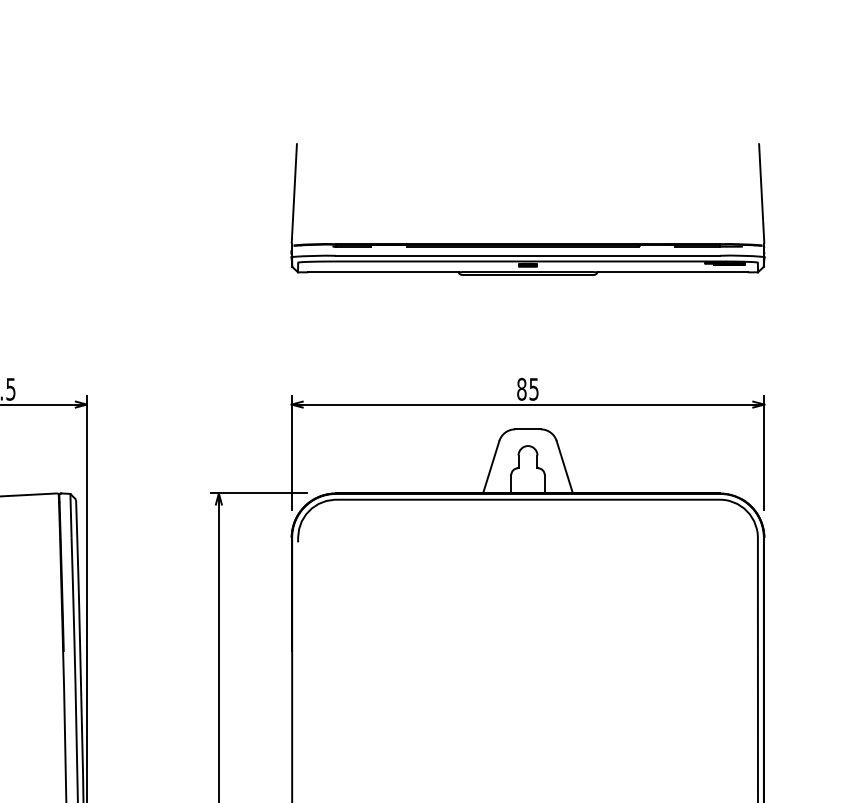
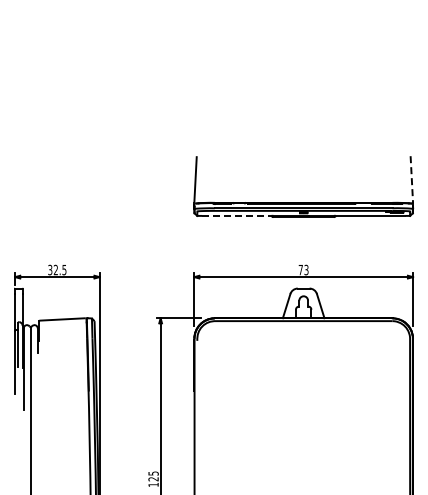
line: (760, 191) -> (411, 178), solid -> dashed
line: (382, 271) -> (236, 215), solid -> dashed
text: (527, 388) -> (303, 269), 85 -> 73

